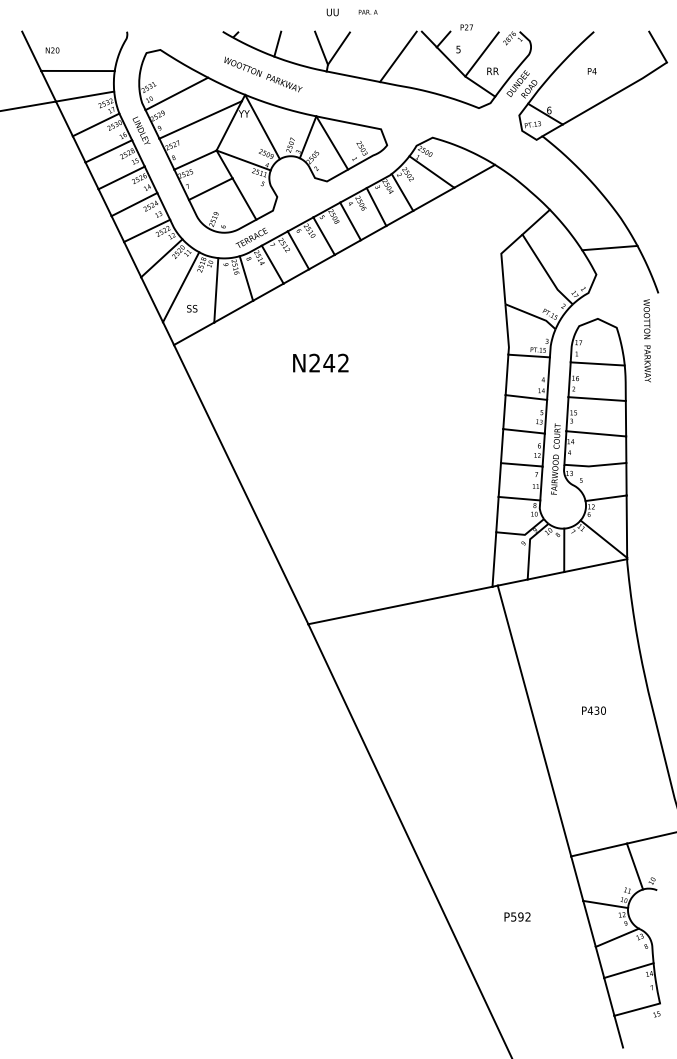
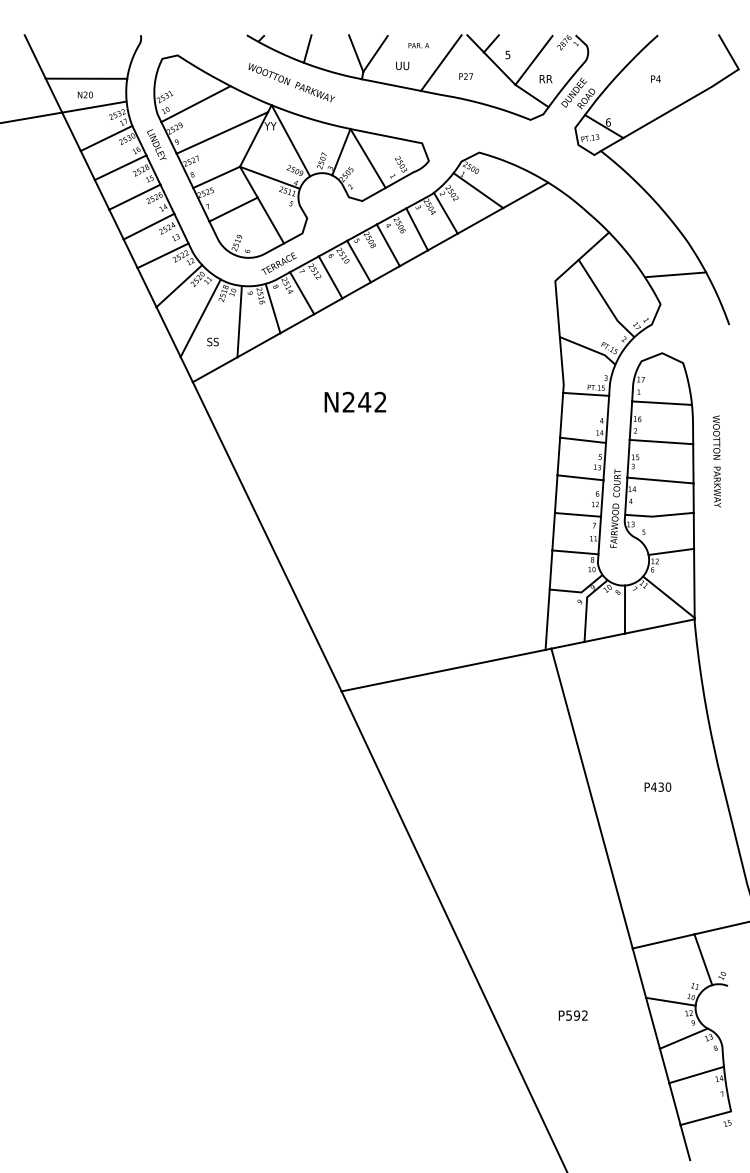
text: (332, 12) -> (402, 65), moved
text: (367, 12) -> (418, 45), moved
text: (466, 27) -> (465, 76), moved
text: (51, 50) -> (84, 94), moved
text: (647, 340) -> (717, 461), moved

